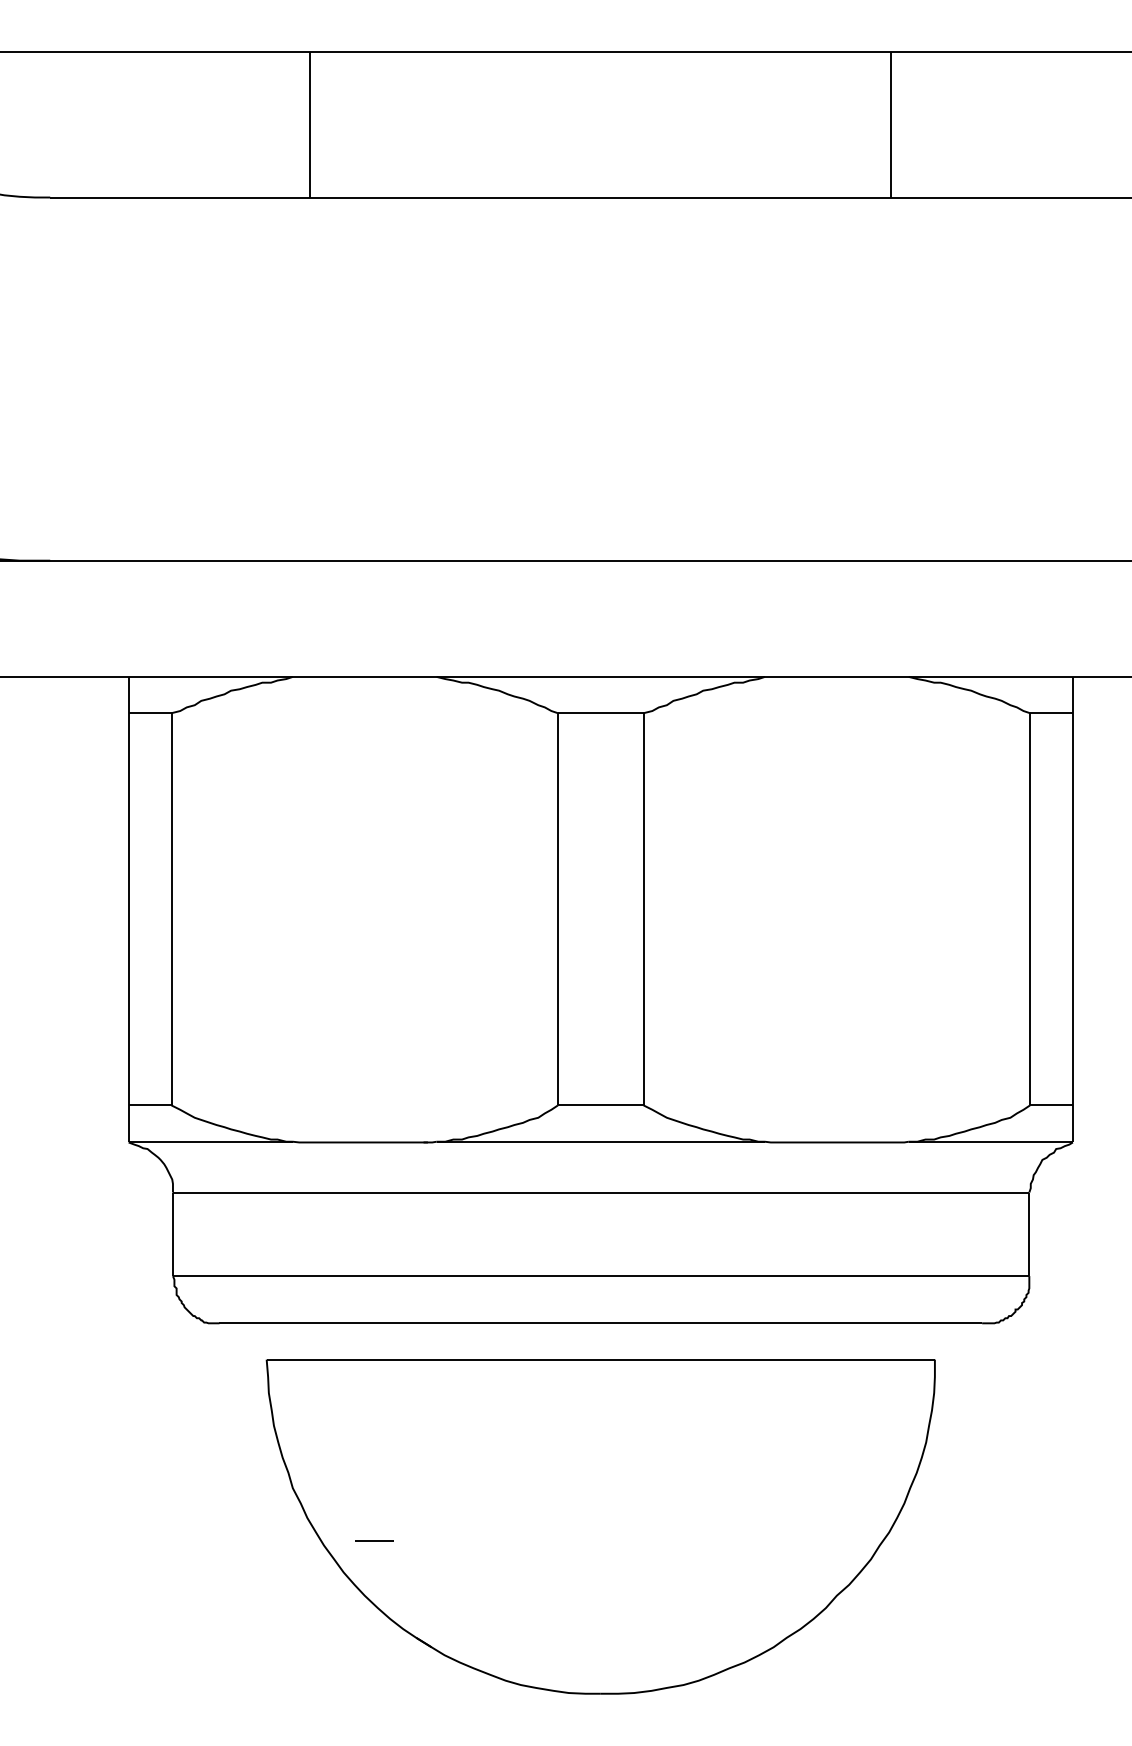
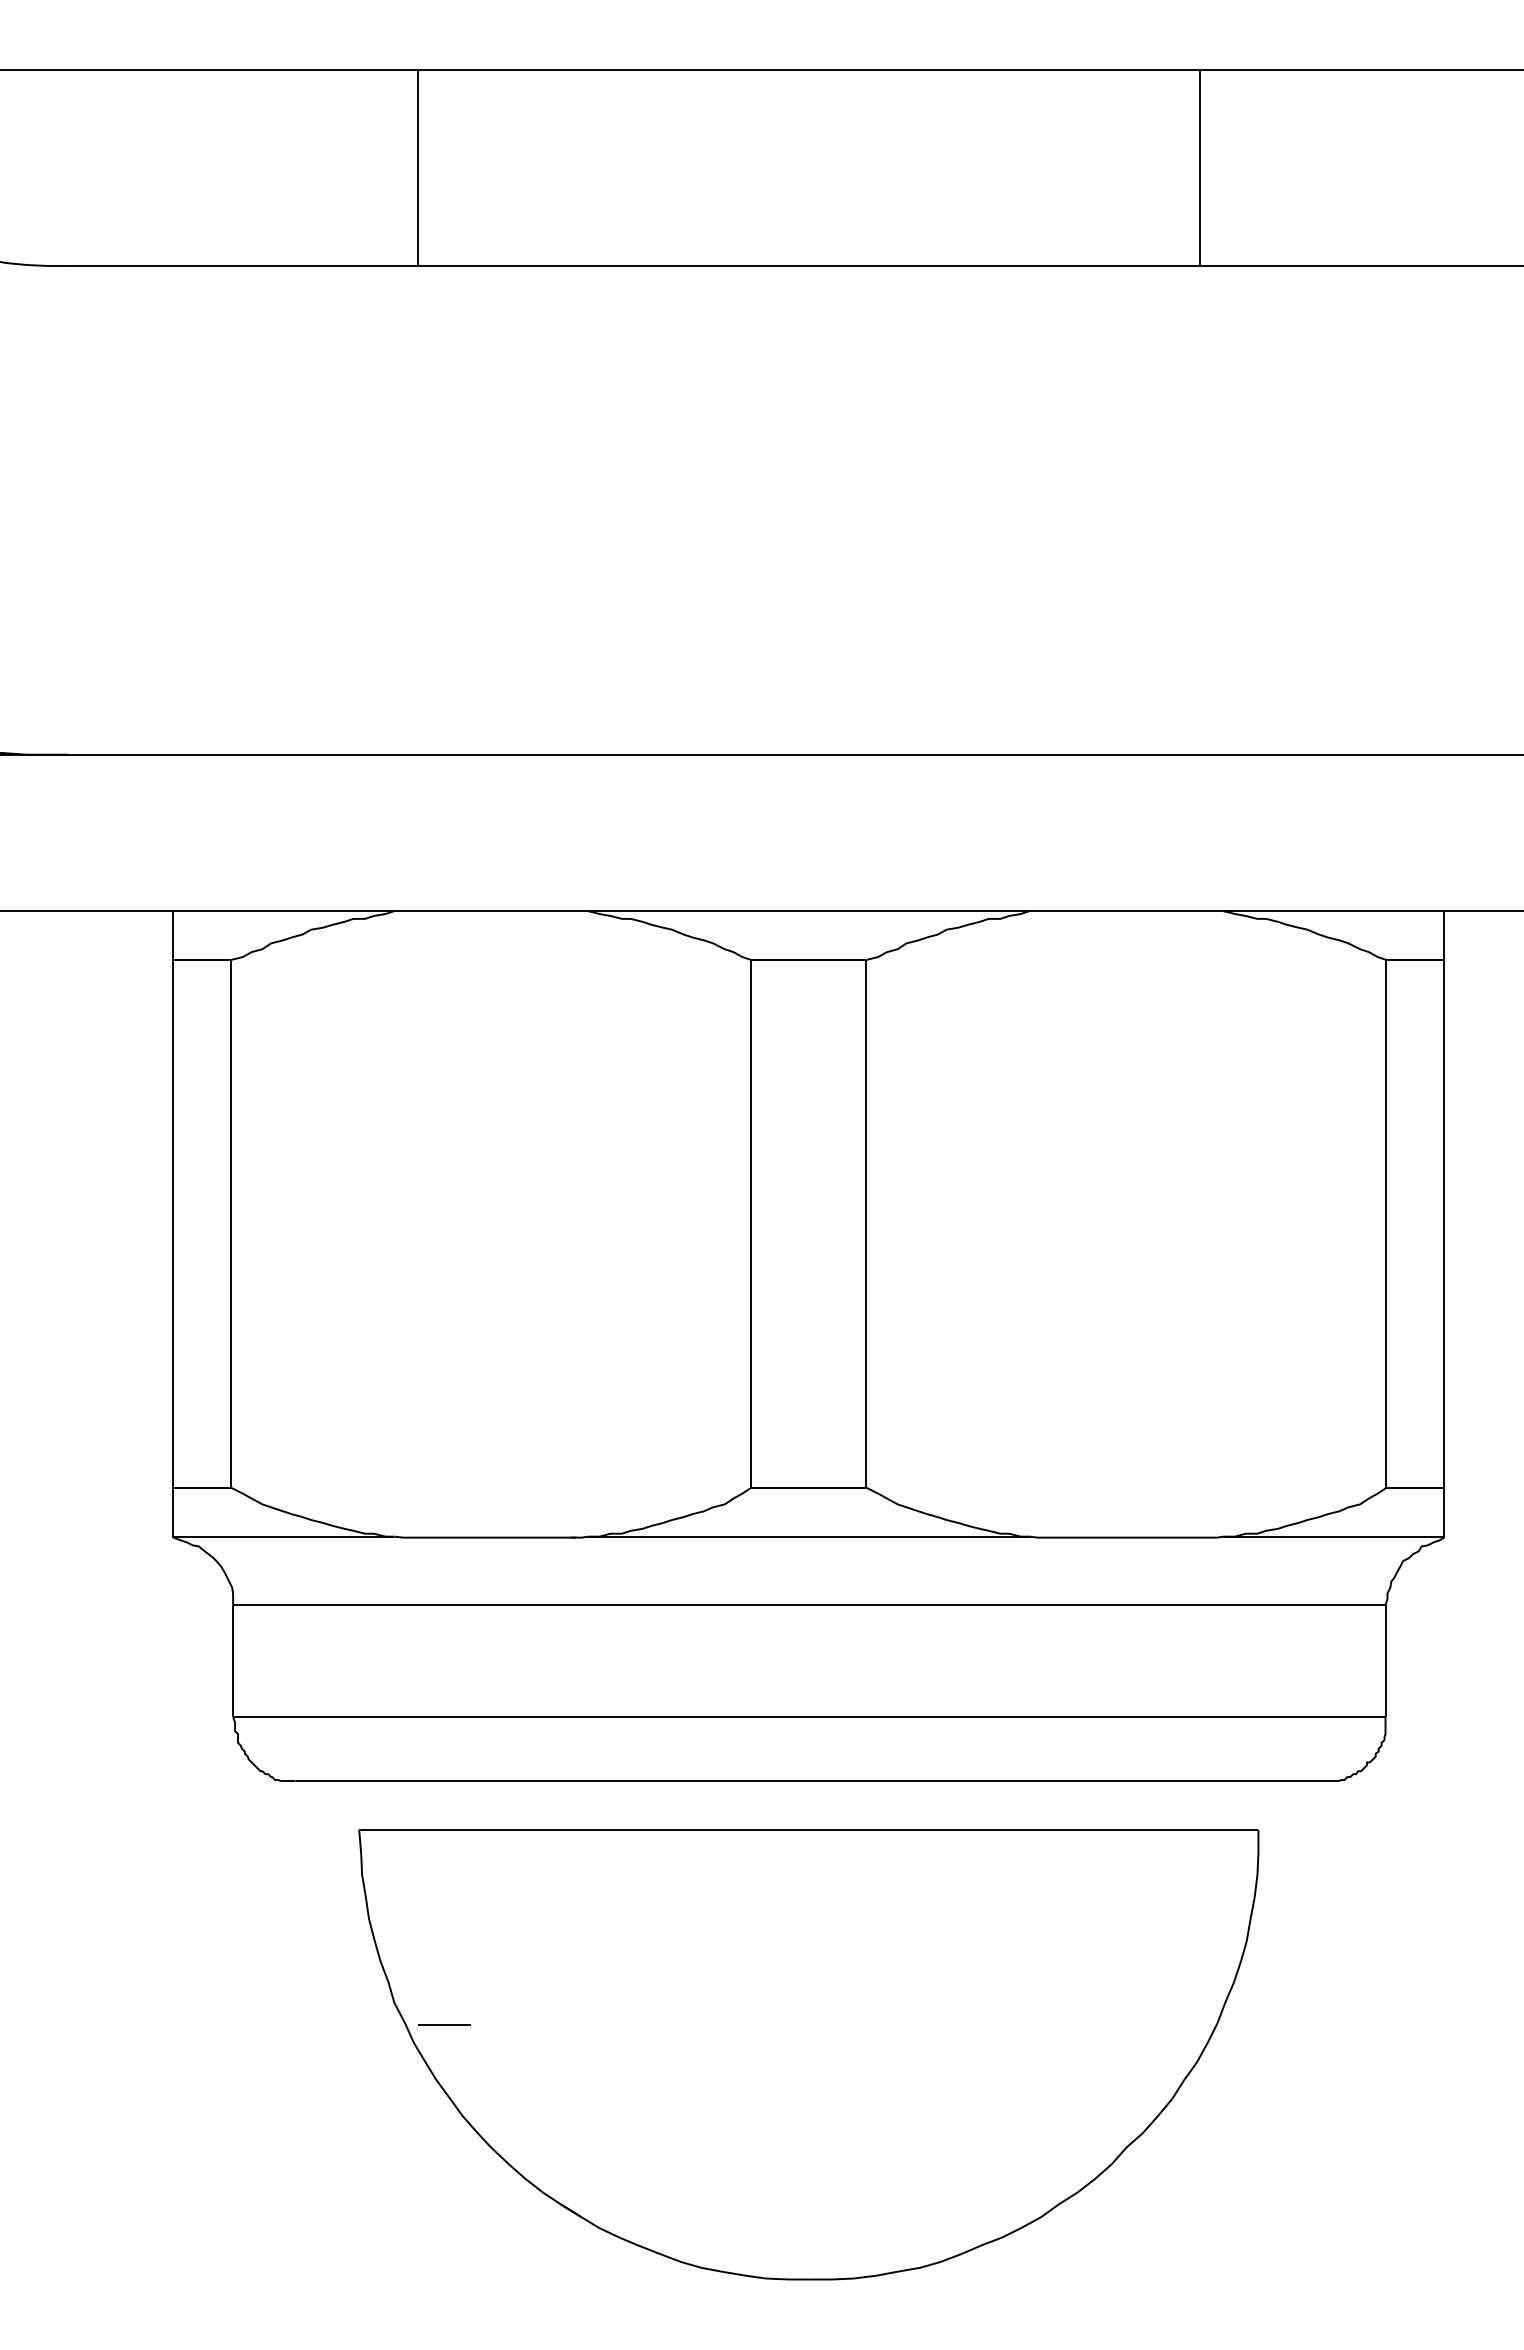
line: (374, 1540) -> (444, 2024), moved

